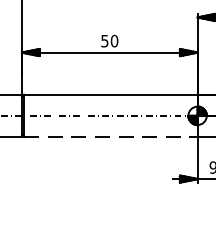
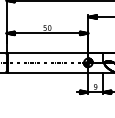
line: (112, 136) -> (48, 72), dashed -> solid

